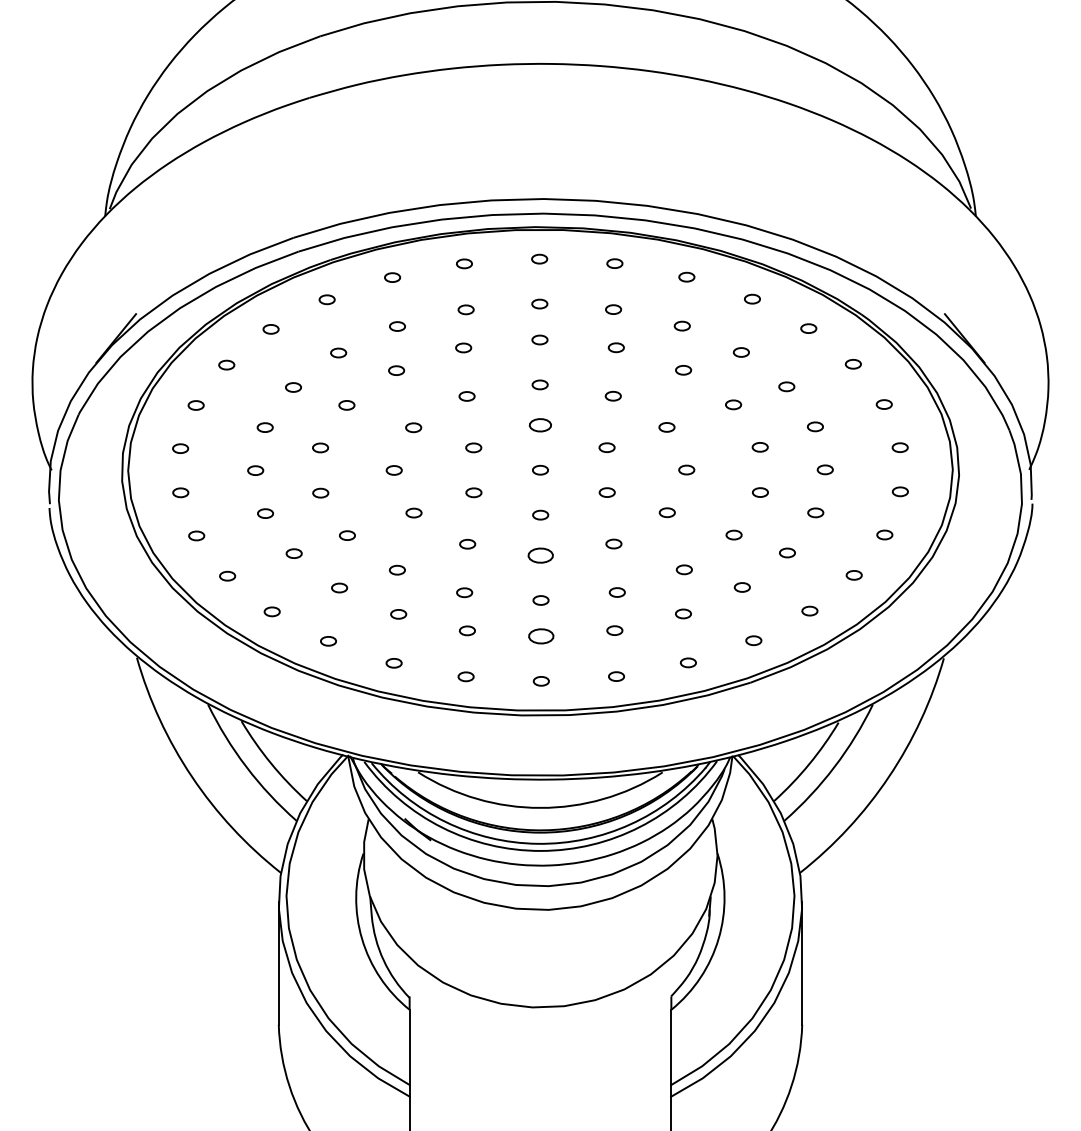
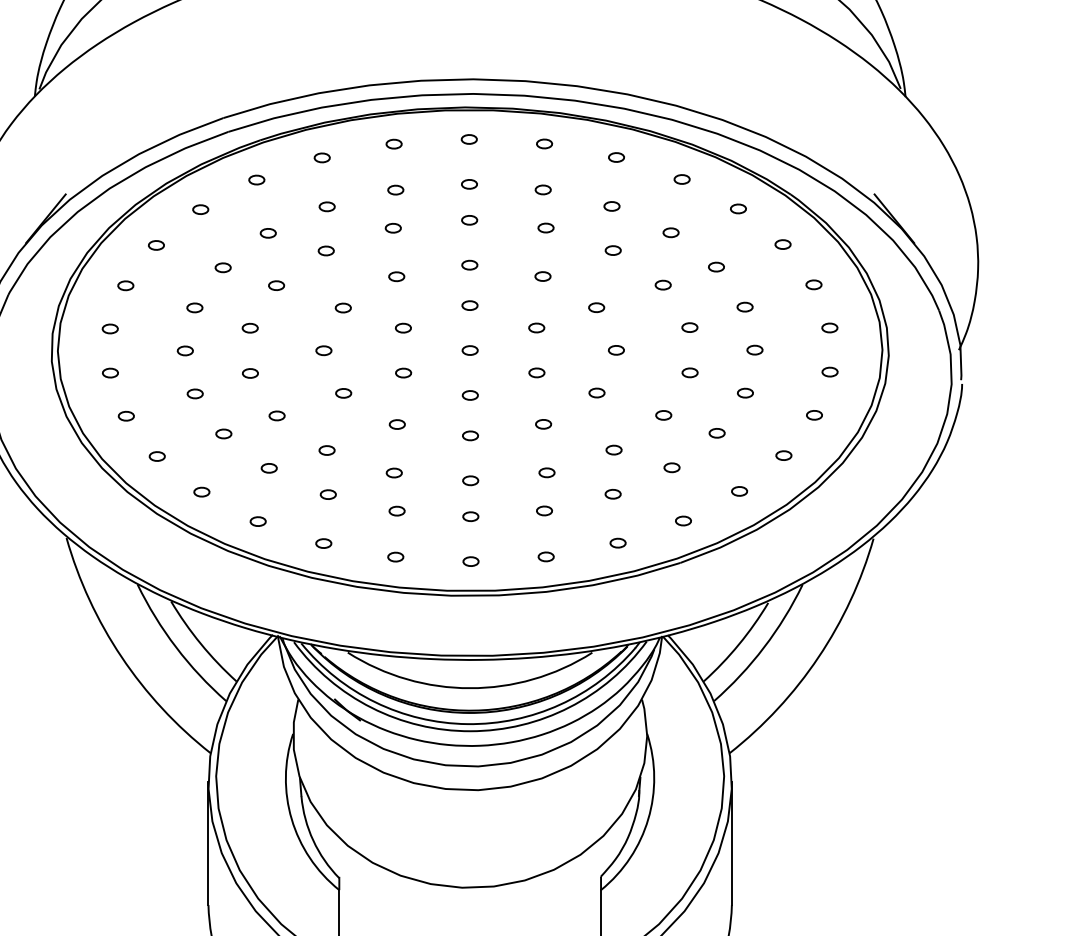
part: (539, 425) -> (469, 305), size x0.71
part: (540, 555) -> (470, 435), size x0.62
part: (540, 636) -> (470, 516), size x0.62

